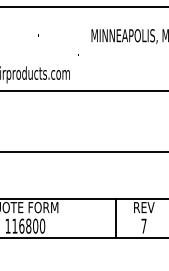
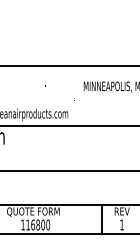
text: (143, 225) -> (121, 224), 7 -> 1

